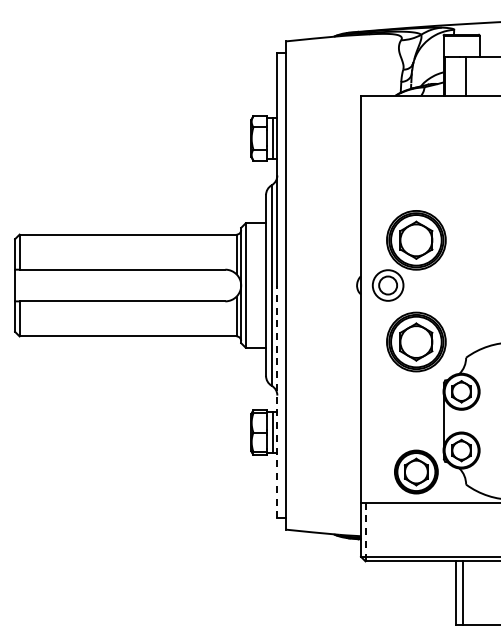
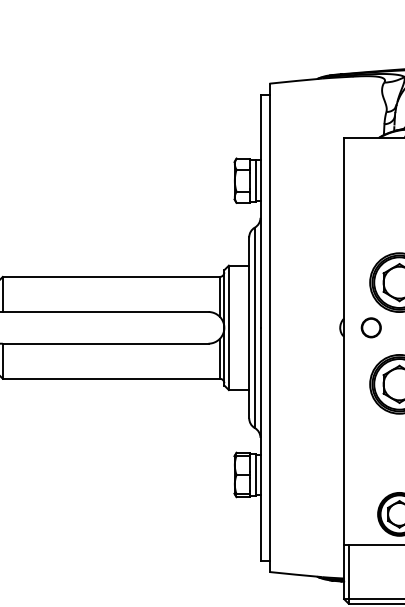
circle: (387, 285) -> (370, 327), size x0.62
line: (277, 401) -> (260, 443), dashed -> solid
line: (365, 530) -> (348, 572), dashed -> solid

